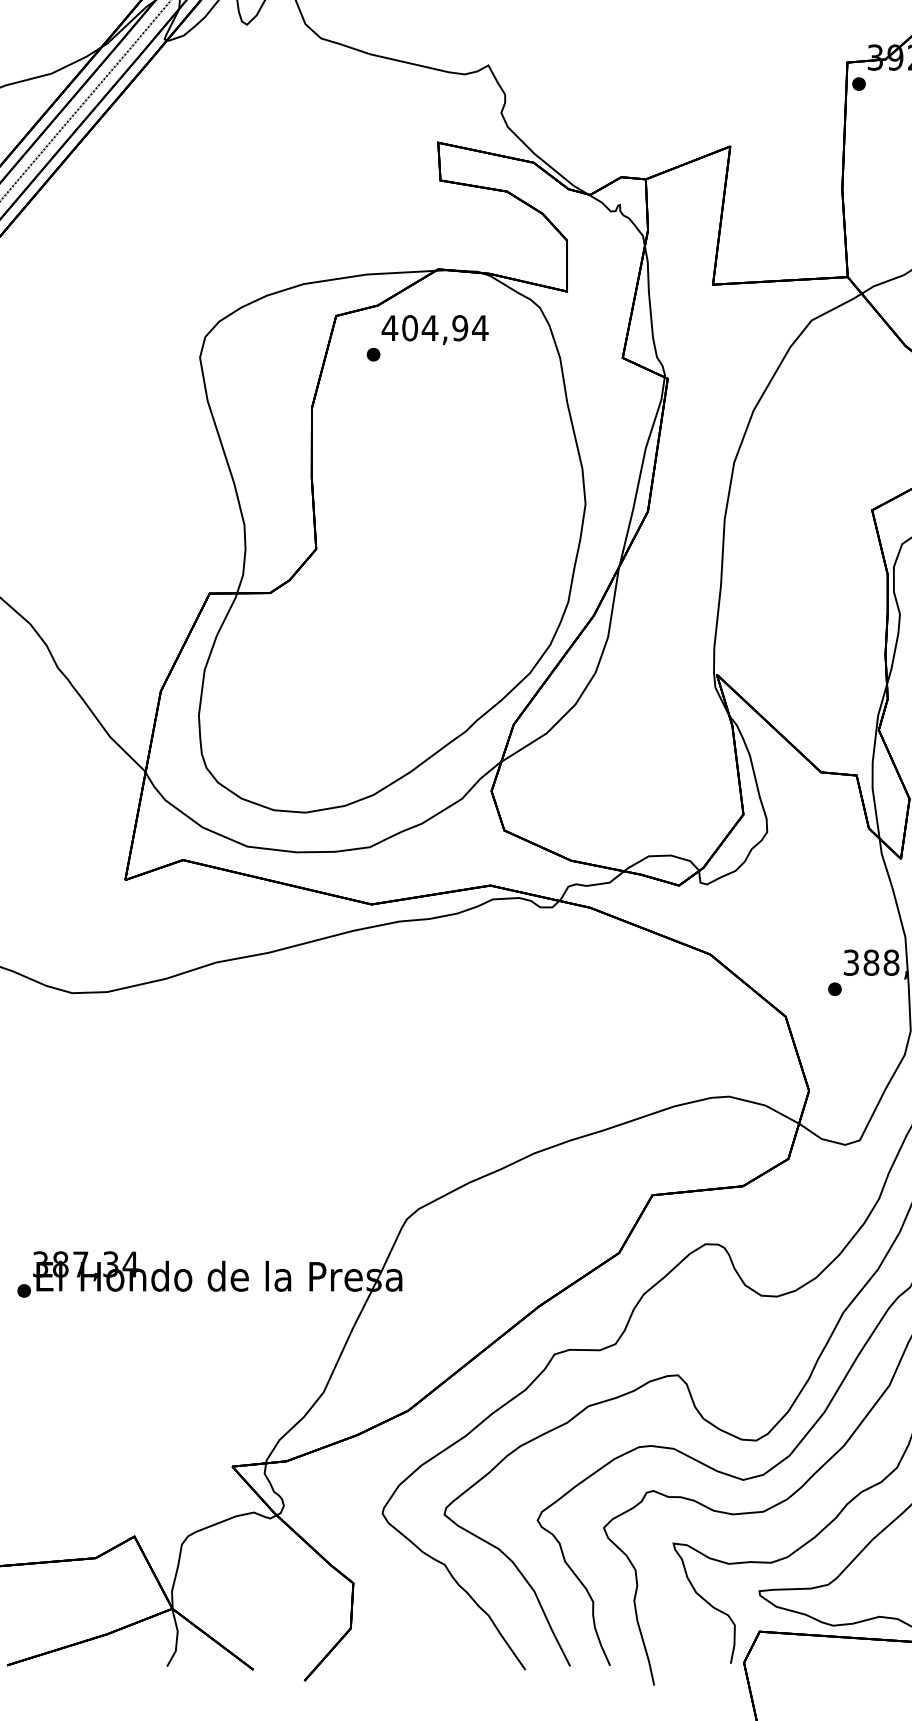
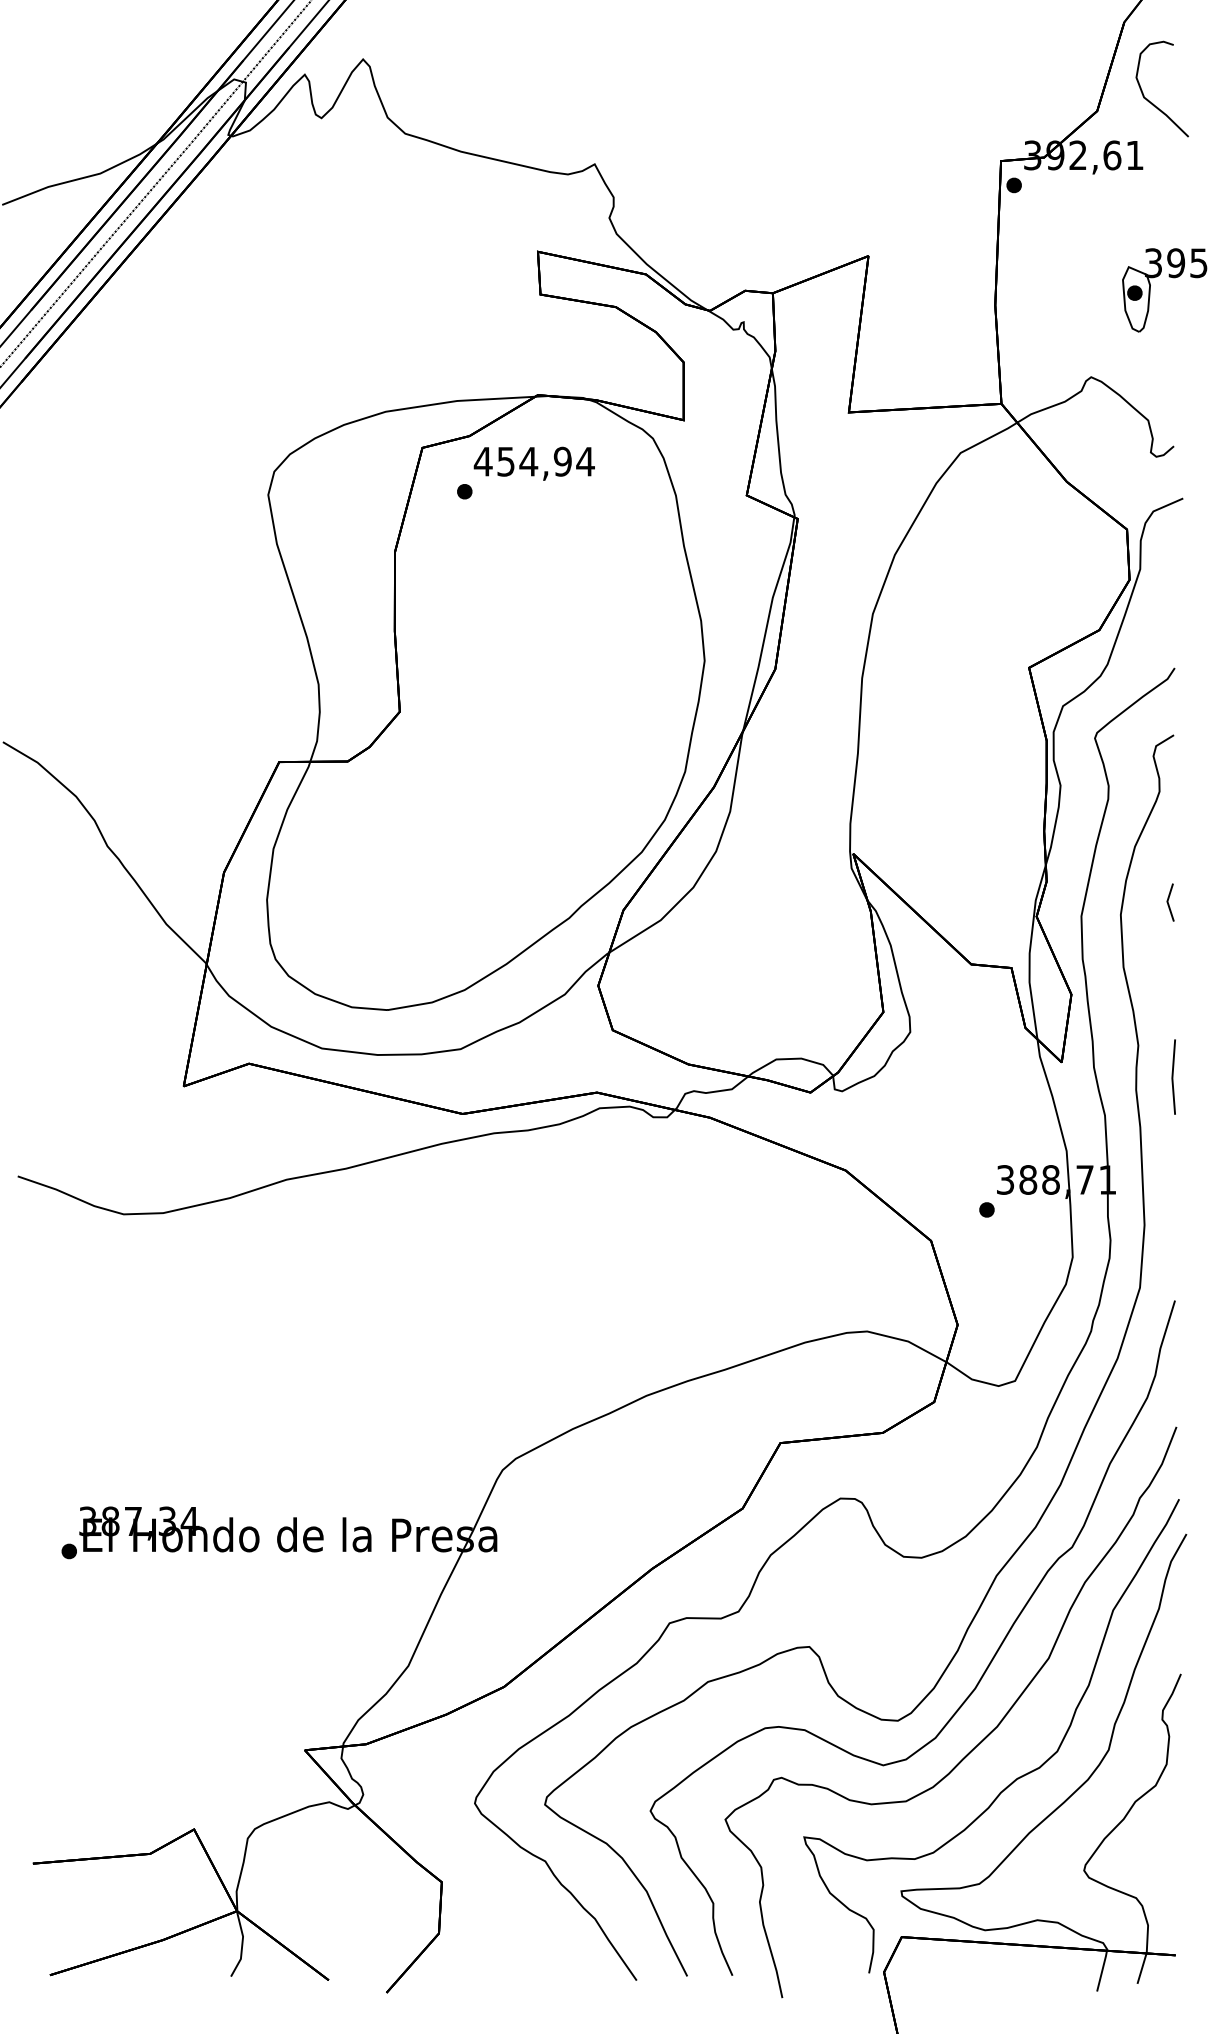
text: (410, 328) -> (506, 461), 404,94 -> 454,94

